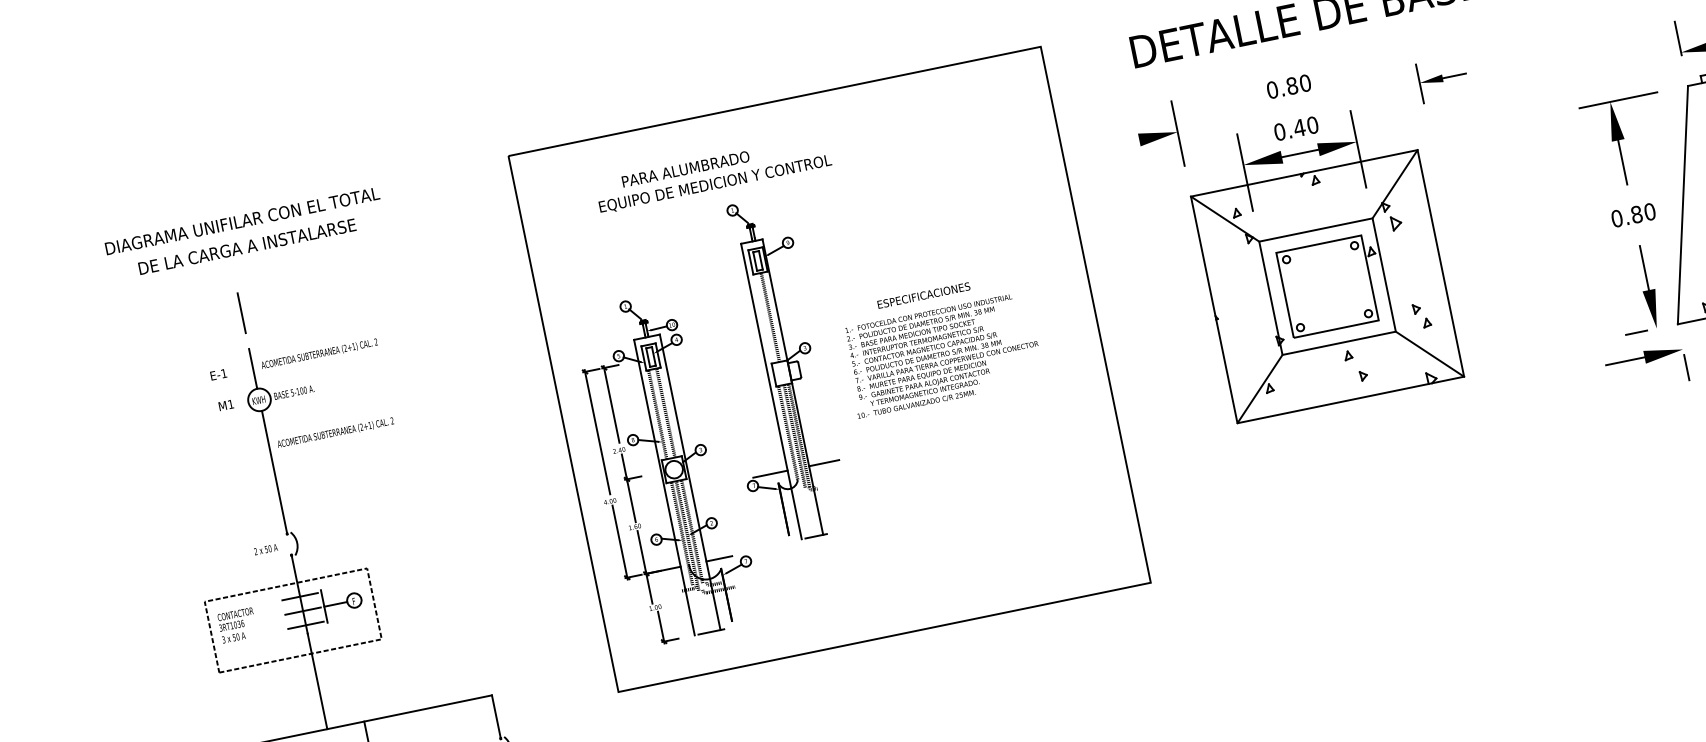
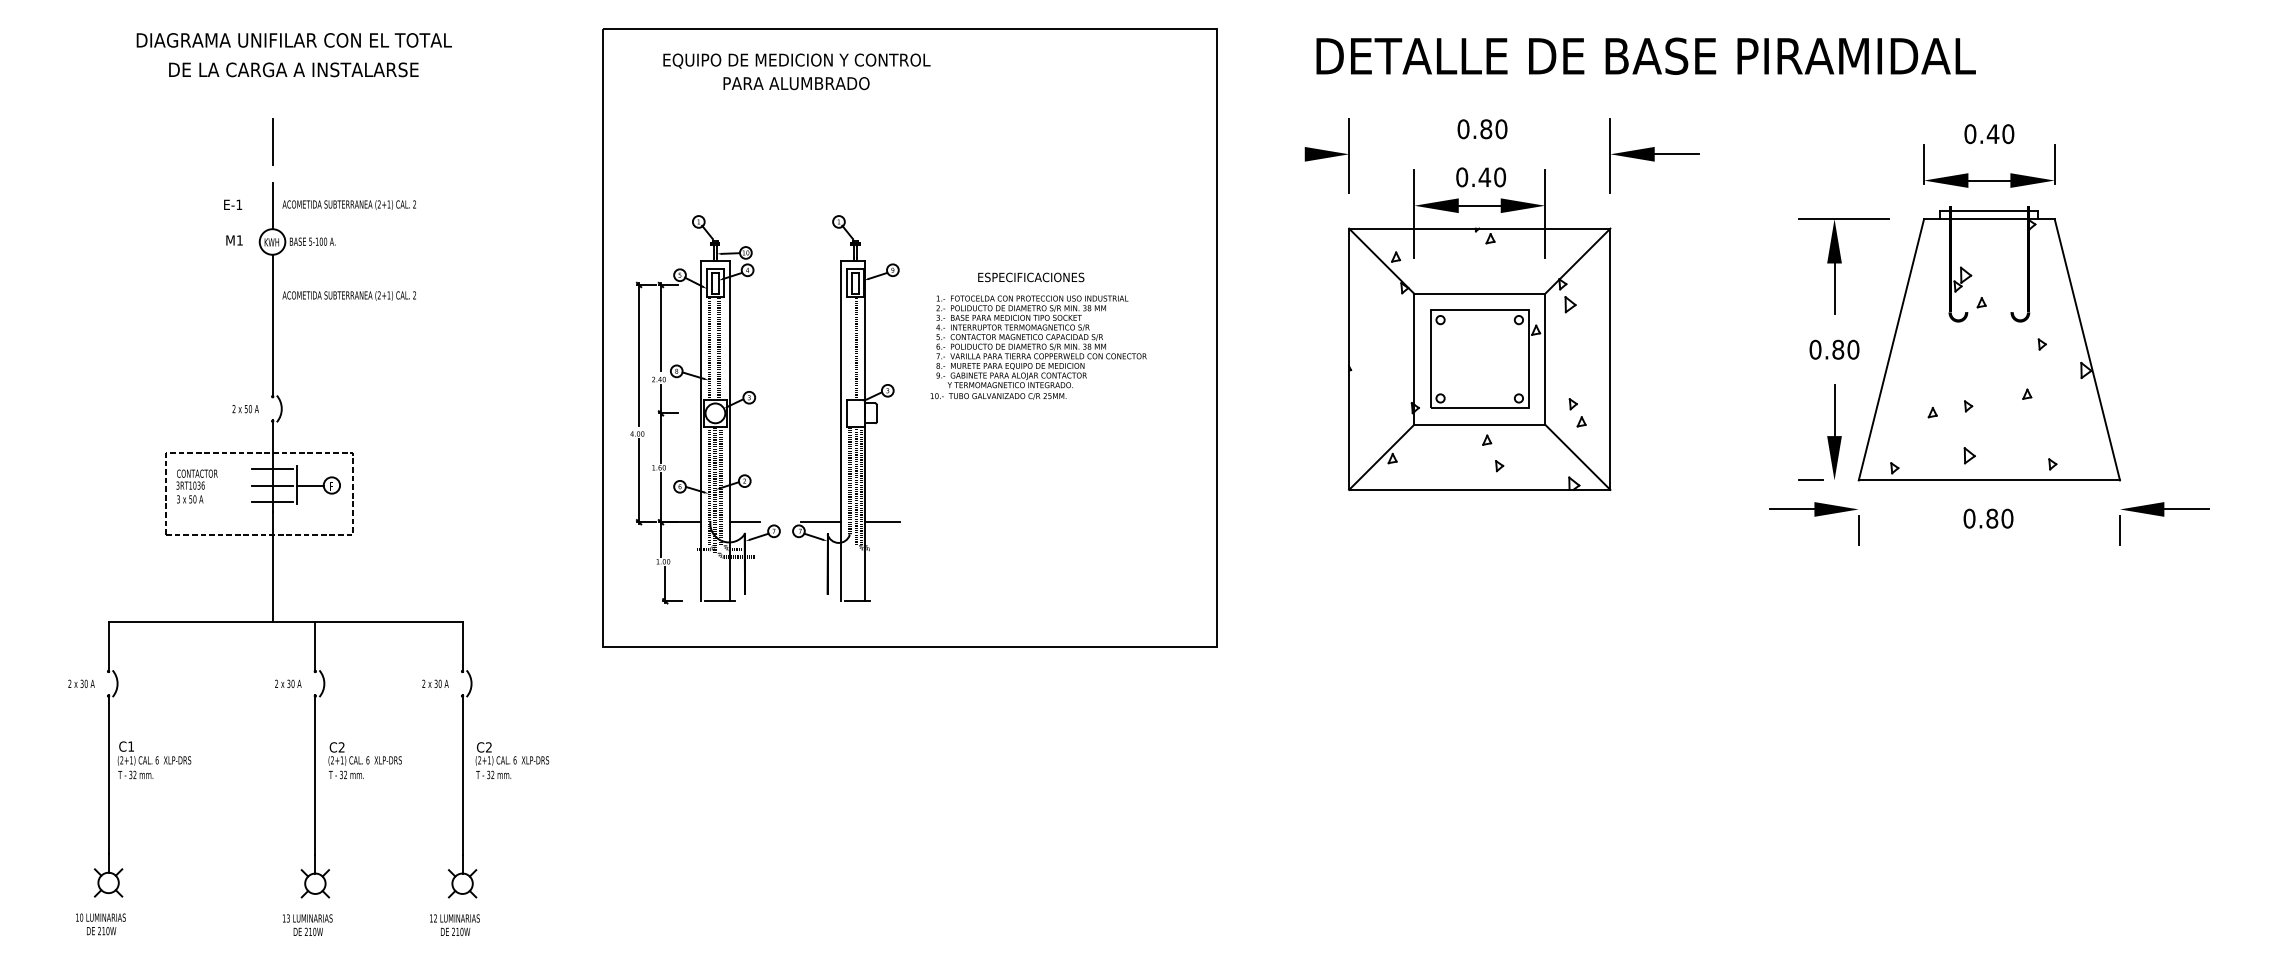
part: (1442, 78) -> (1654, 155), size x1.67
text: (715, 183) -> (796, 60), moved
part: (772, 370) -> (846, 408), moved

